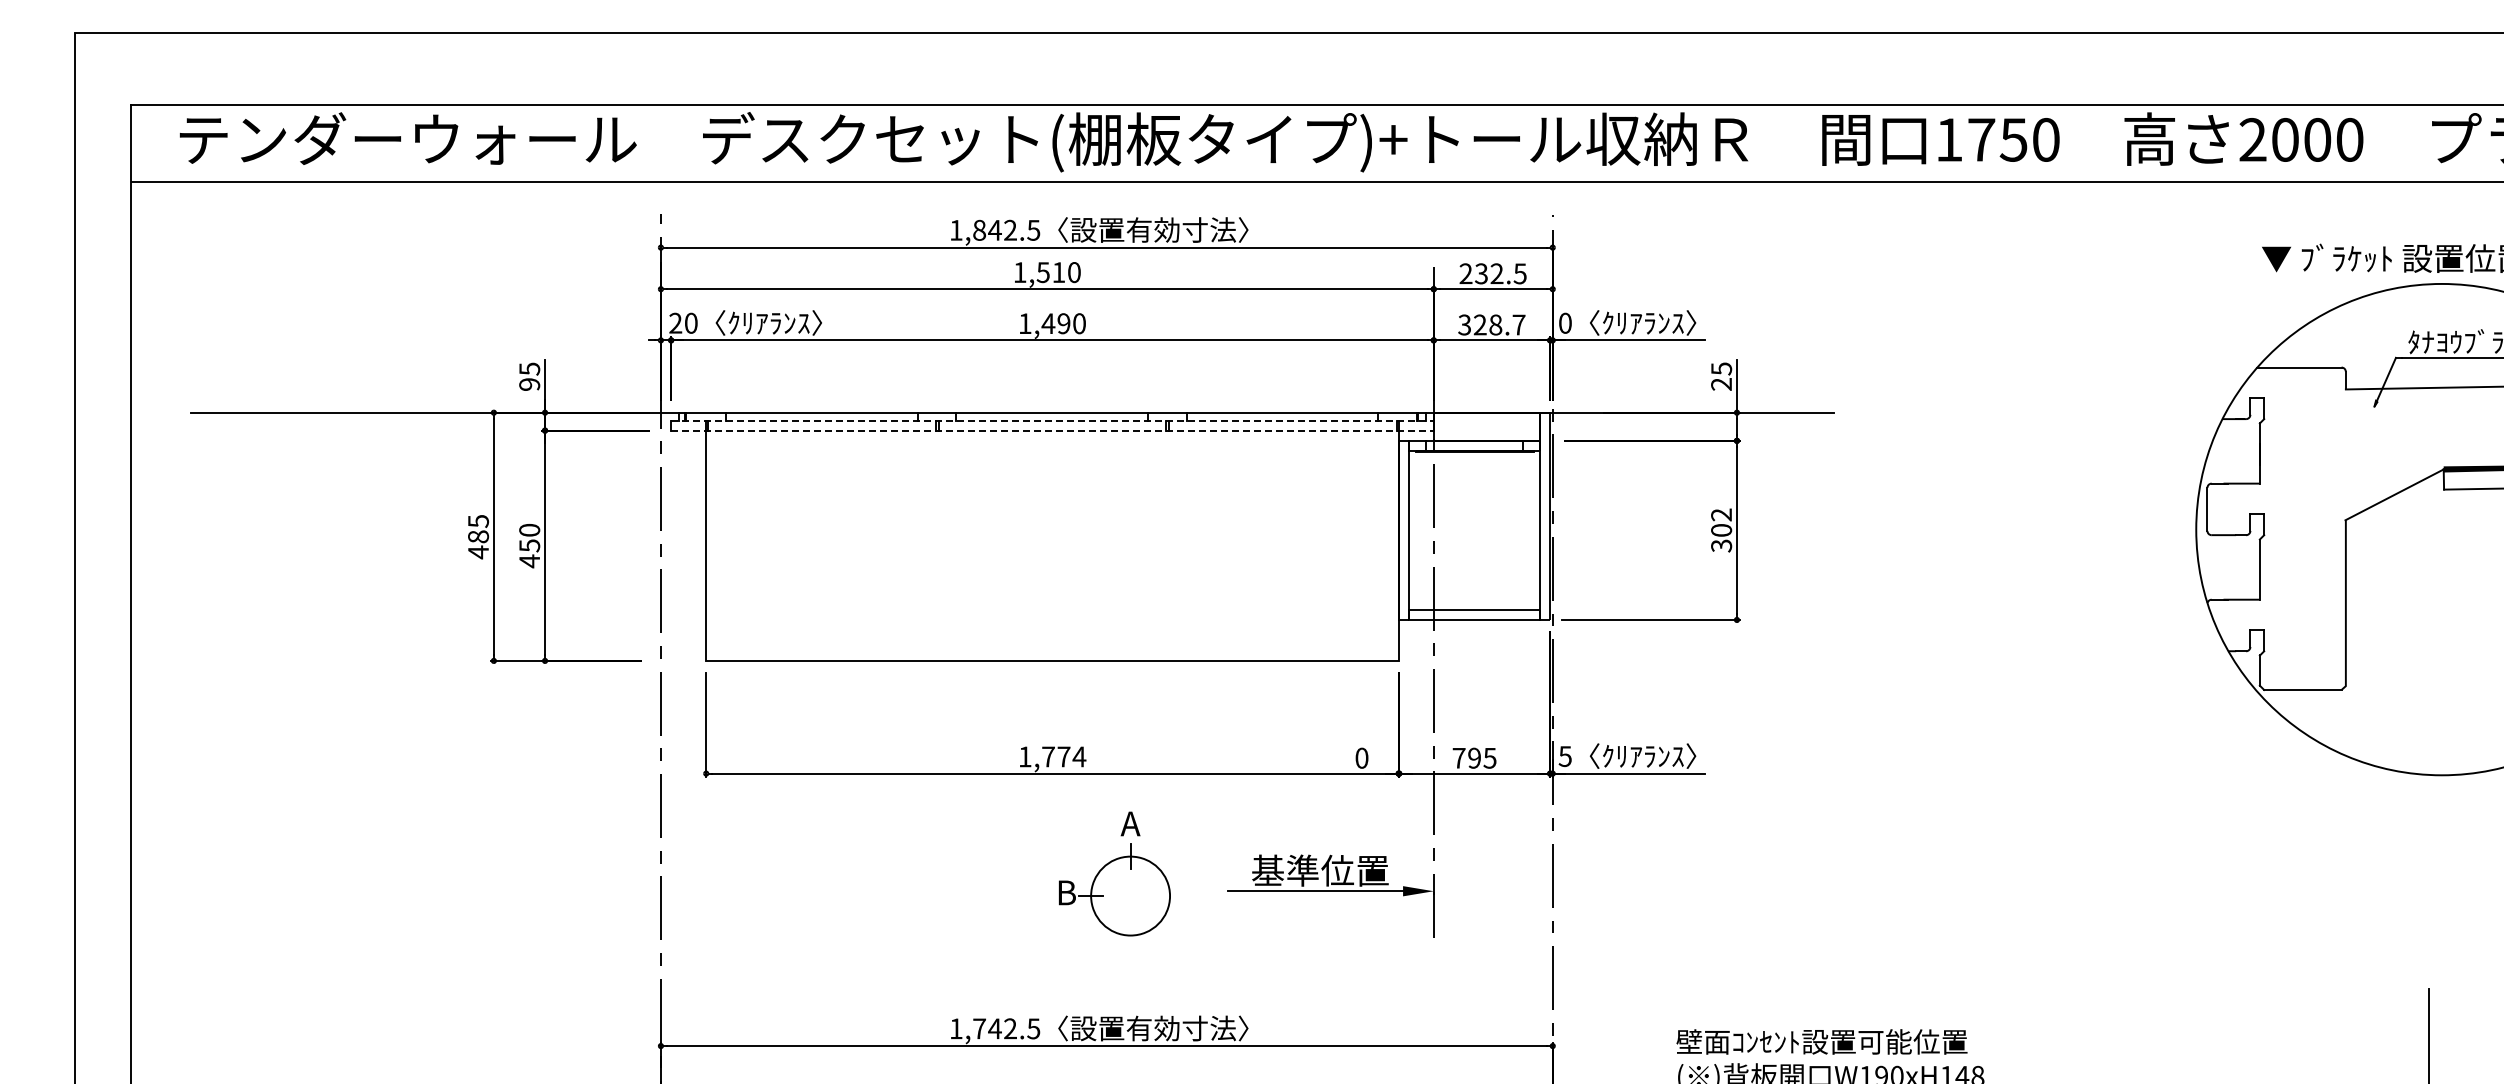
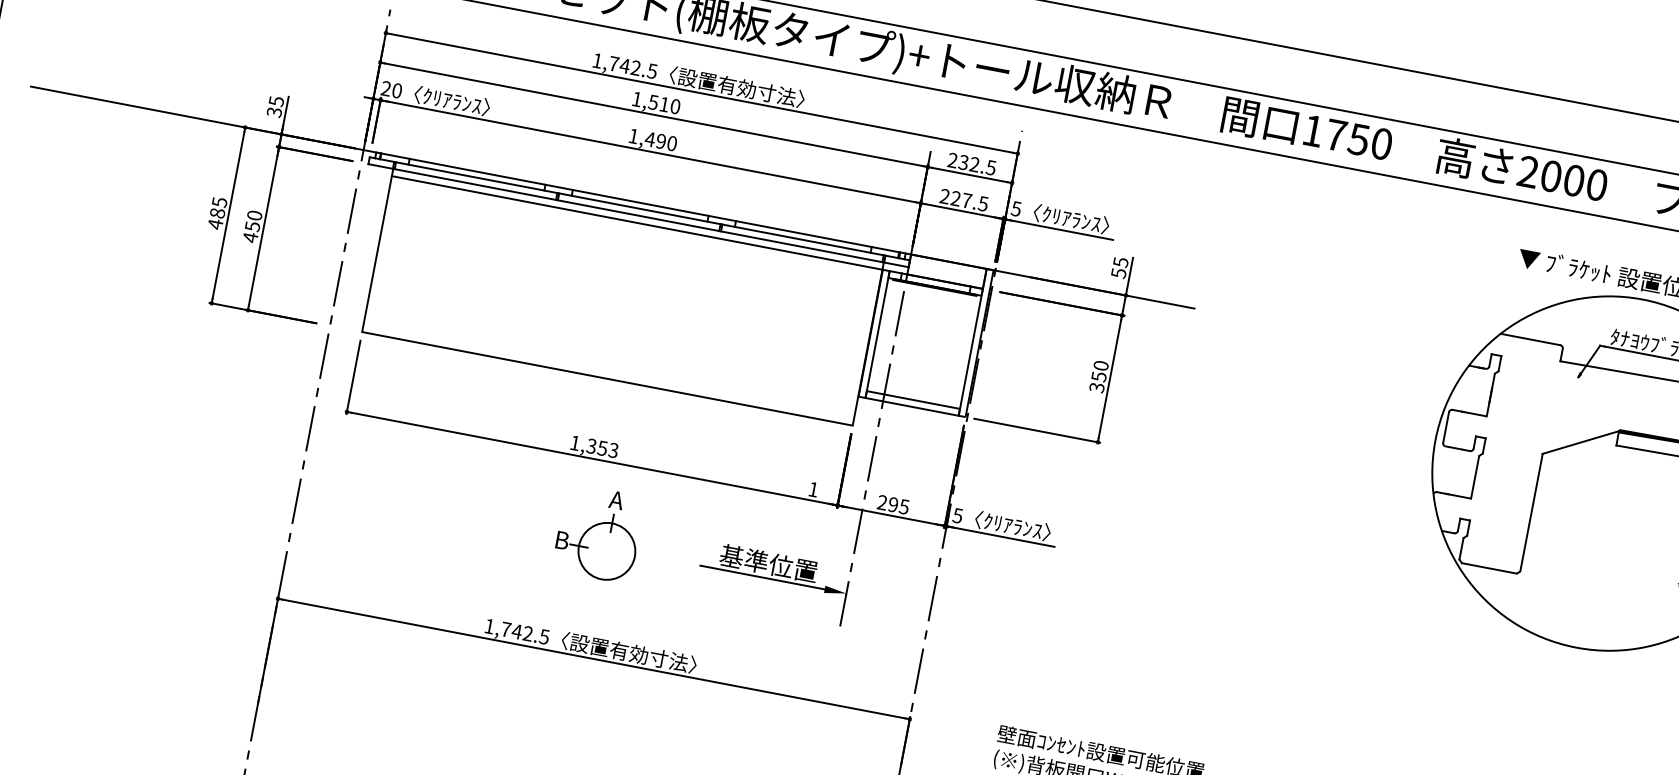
text: (979, 229) -> (614, 63), 1,842.5 -> 1,742.5
text: (1564, 322) -> (1015, 208), 0 -> 5
text: (1491, 324) -> (963, 199), 328.7 -> 227.5
text: (529, 384) -> (274, 112), 95 -> 35
text: (1721, 384) -> (1118, 273), 25 -> 55
line: (1052, 420) -> (639, 208), dashed -> solid
line: (1052, 430) -> (638, 215), dashed -> solid
line: (1052, 440) -> (637, 222), added
text: (1721, 522) -> (1100, 371), 302 -> 350
text: (1063, 756) -> (602, 448), 1,774 -> 1,353
text: (1361, 757) -> (813, 489), 0 -> 1
text: (1458, 757) -> (882, 502), 795 -> 295
part: (1114, 873) -> (598, 533), moved

